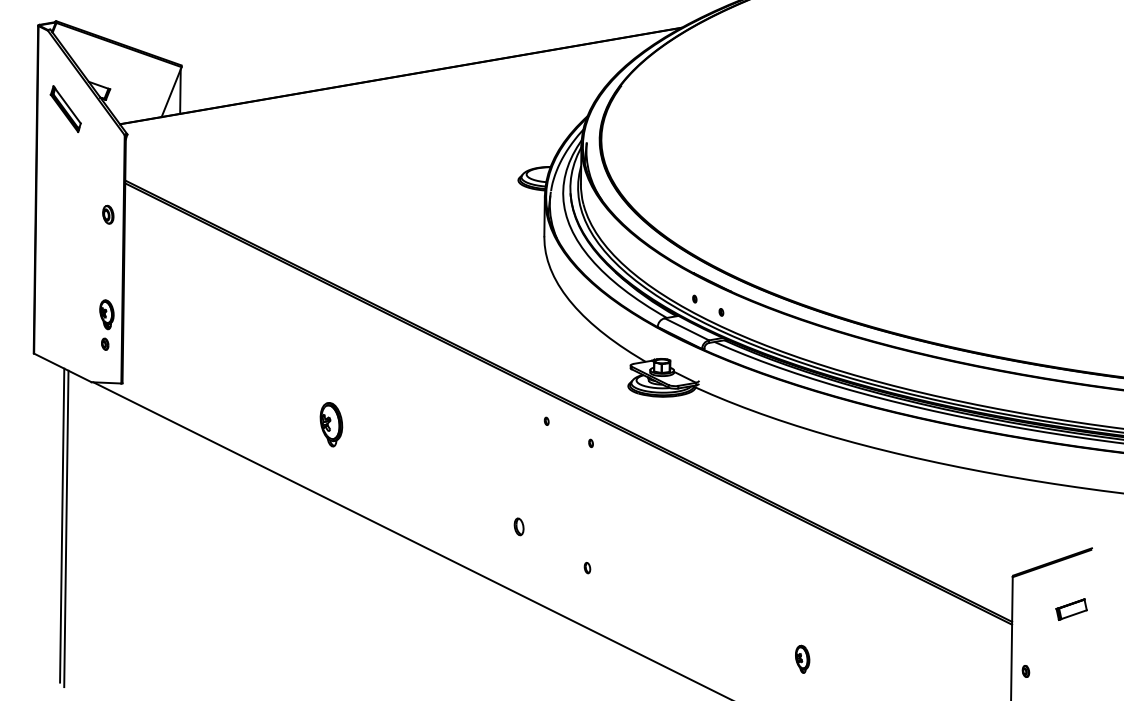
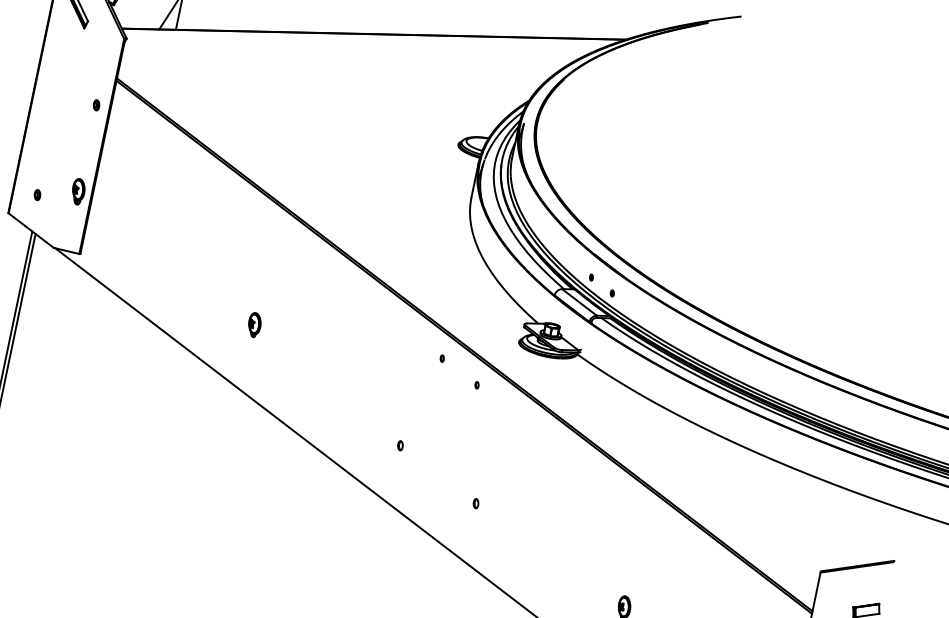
part: (108, 214) -> (96, 105), size x0.62
part: (105, 343) -> (37, 194), moved
part: (330, 424) -> (254, 324), size x0.62
part: (518, 527) -> (399, 446), size x0.62
part: (587, 568) -> (475, 504), moved

